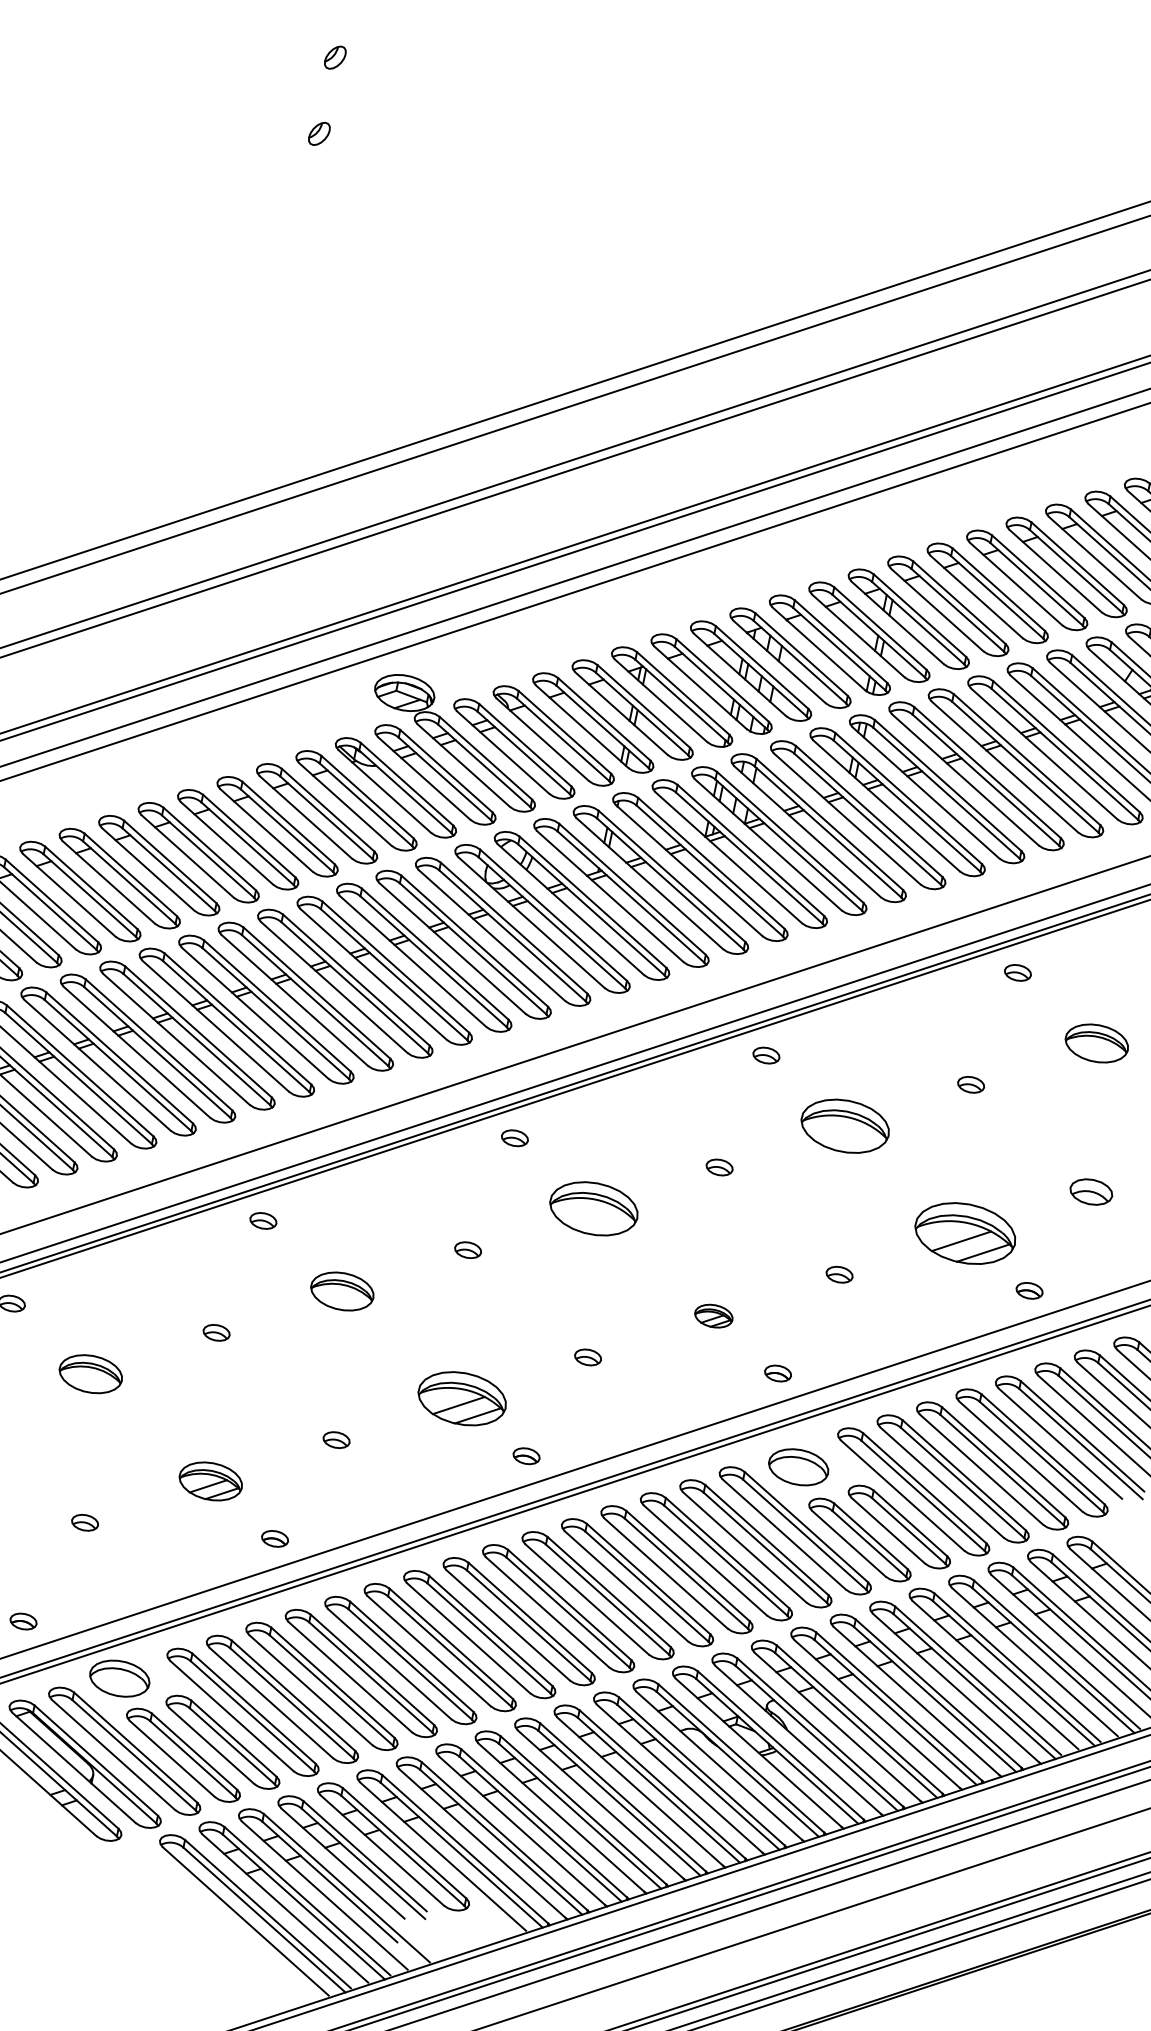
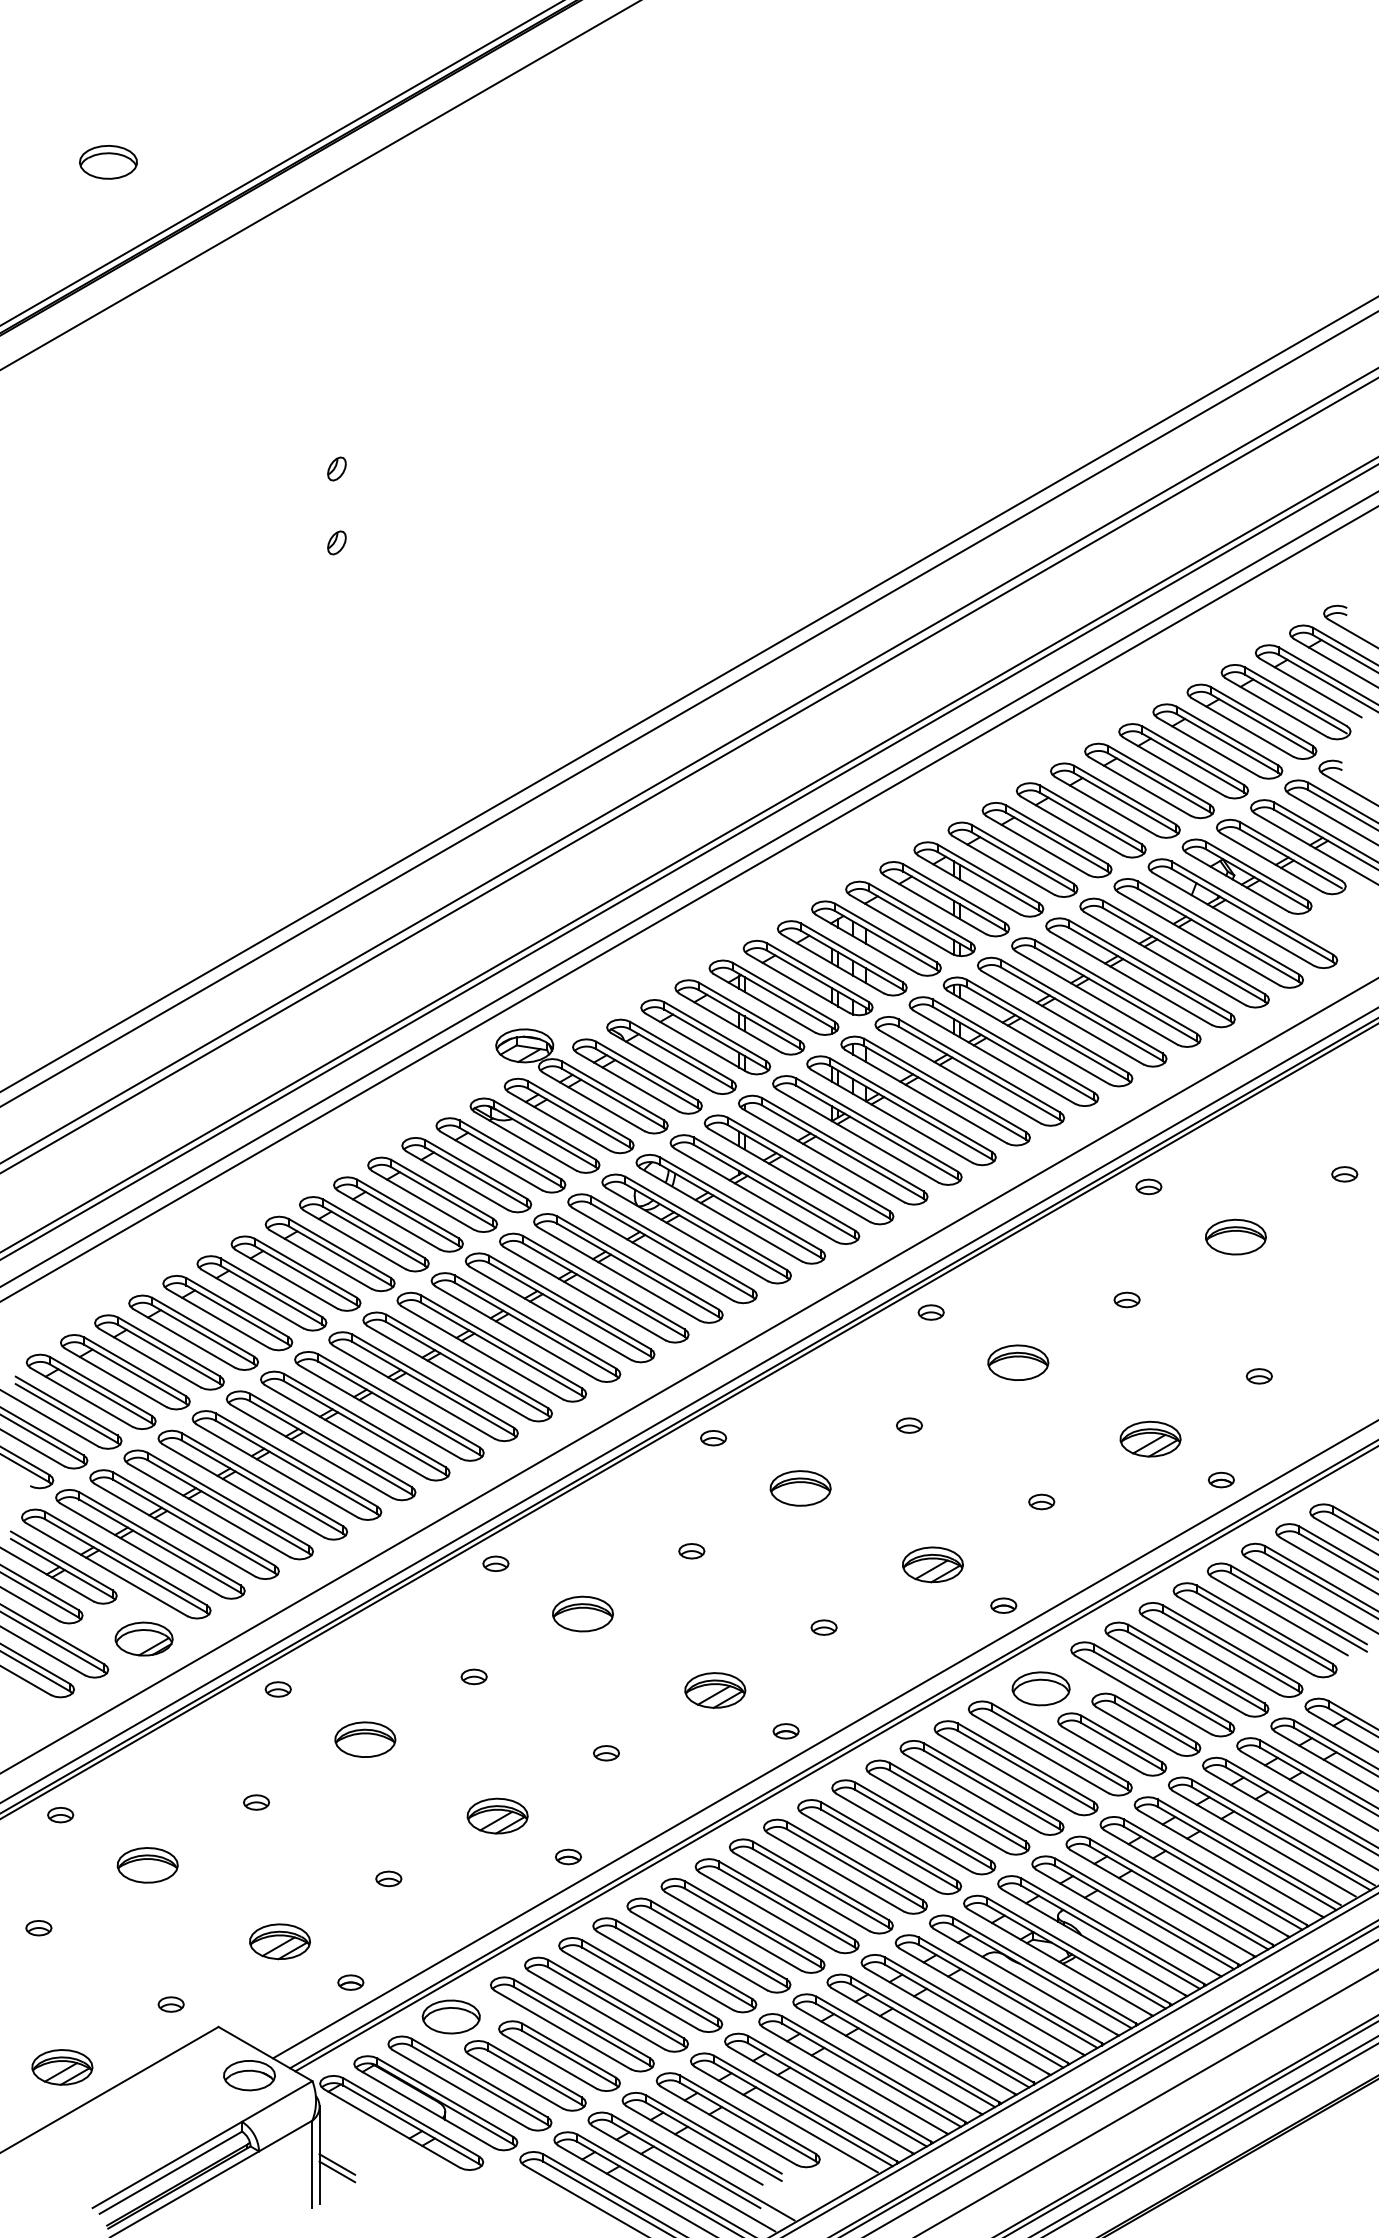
part: (845, 1125) -> (1018, 1362), size x0.71
part: (1090, 1192) -> (1258, 1376), size x0.62
part: (593, 1208) -> (800, 1488), size x0.71
part: (965, 1232) -> (1150, 1438), size x0.62
part: (713, 1315) -> (932, 1564), size x1.67
part: (462, 1398) -> (715, 1690), size x0.71

